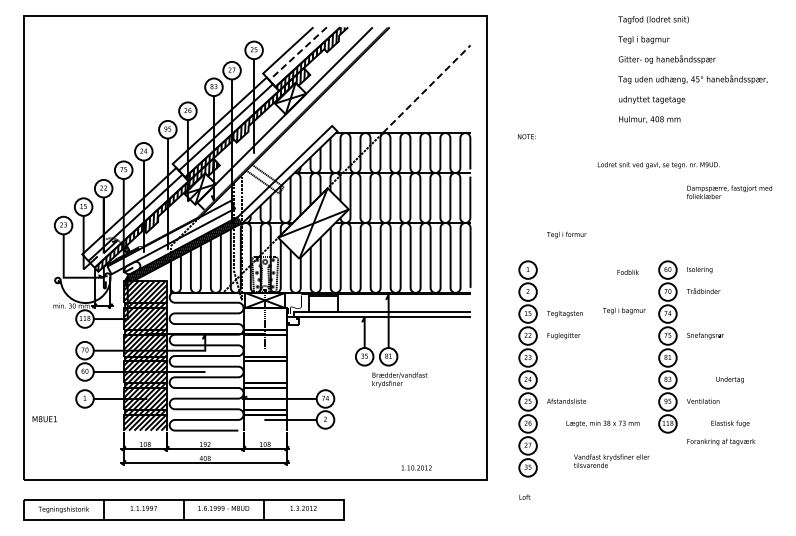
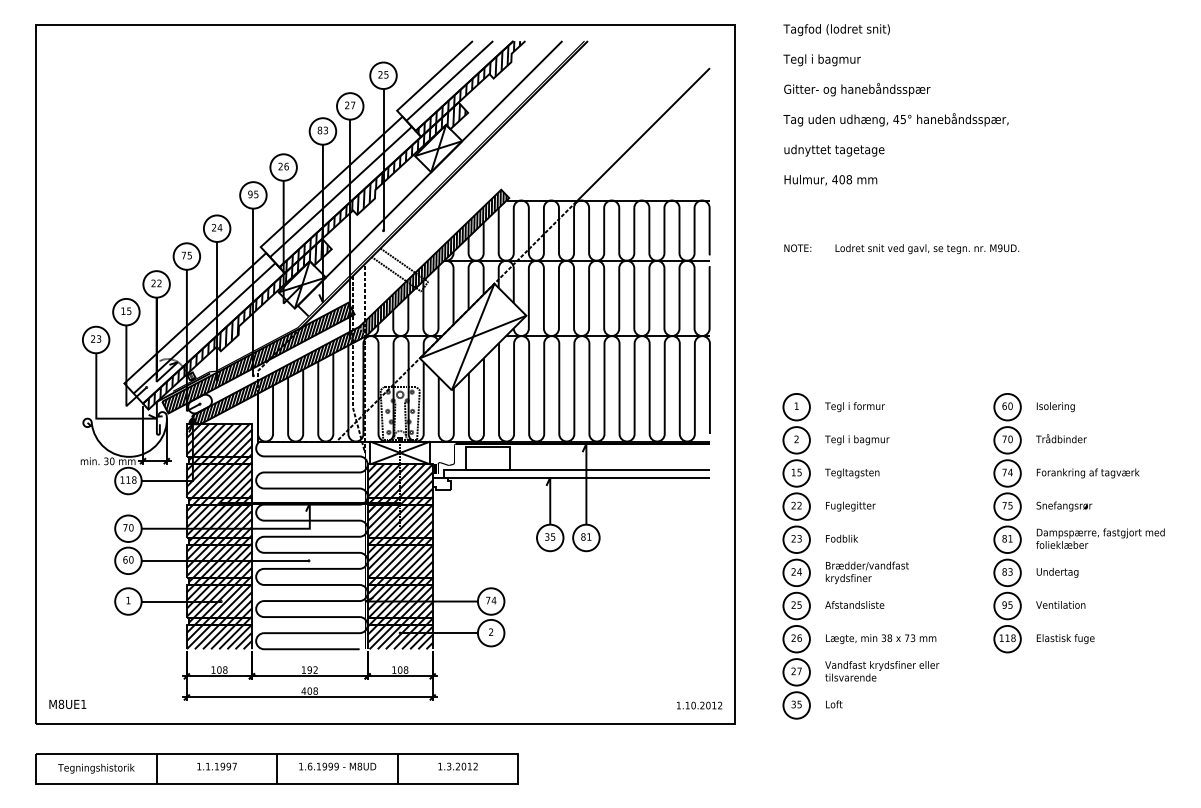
line: (297, 54) -> (448, 81), dashed -> solid
text: (692, 69) -> (895, 104), moved
line: (427, 88) -> (644, 133), dashed -> solid
text: (526, 136) -> (797, 247), moved
text: (658, 165) -> (927, 249), moved
hatch: (286, 174) -> (432, 262), added
text: (729, 192) -> (1100, 538), moved
text: (566, 234) -> (854, 406), moved
hatch: (170, 237) -> (257, 357), added
text: (627, 271) -> (841, 537), moved
text: (624, 310) -> (857, 439), moved
hatch: (264, 369) -> (399, 557), added
text: (399, 379) -> (866, 572), moved
text: (729, 379) -> (1056, 572), moved
text: (44, 419) -> (67, 704), moved
text: (602, 423) -> (880, 638), moved
text: (730, 423) -> (1065, 638), moved
text: (721, 441) -> (1088, 472), moved
text: (611, 460) -> (881, 670), moved
text: (416, 467) -> (699, 704), moved
text: (524, 496) -> (833, 703), moved

